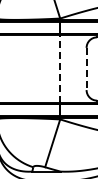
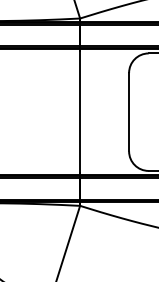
line: (60, 69) -> (80, 113), dashed -> solid
line: (86, 69) -> (128, 113), dashed -> solid

